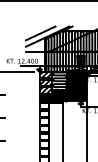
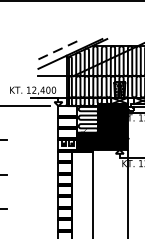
line: (41, 33) -> (61, 49), solid -> dashed
hatch: (45, 86) -> (67, 127), removed

